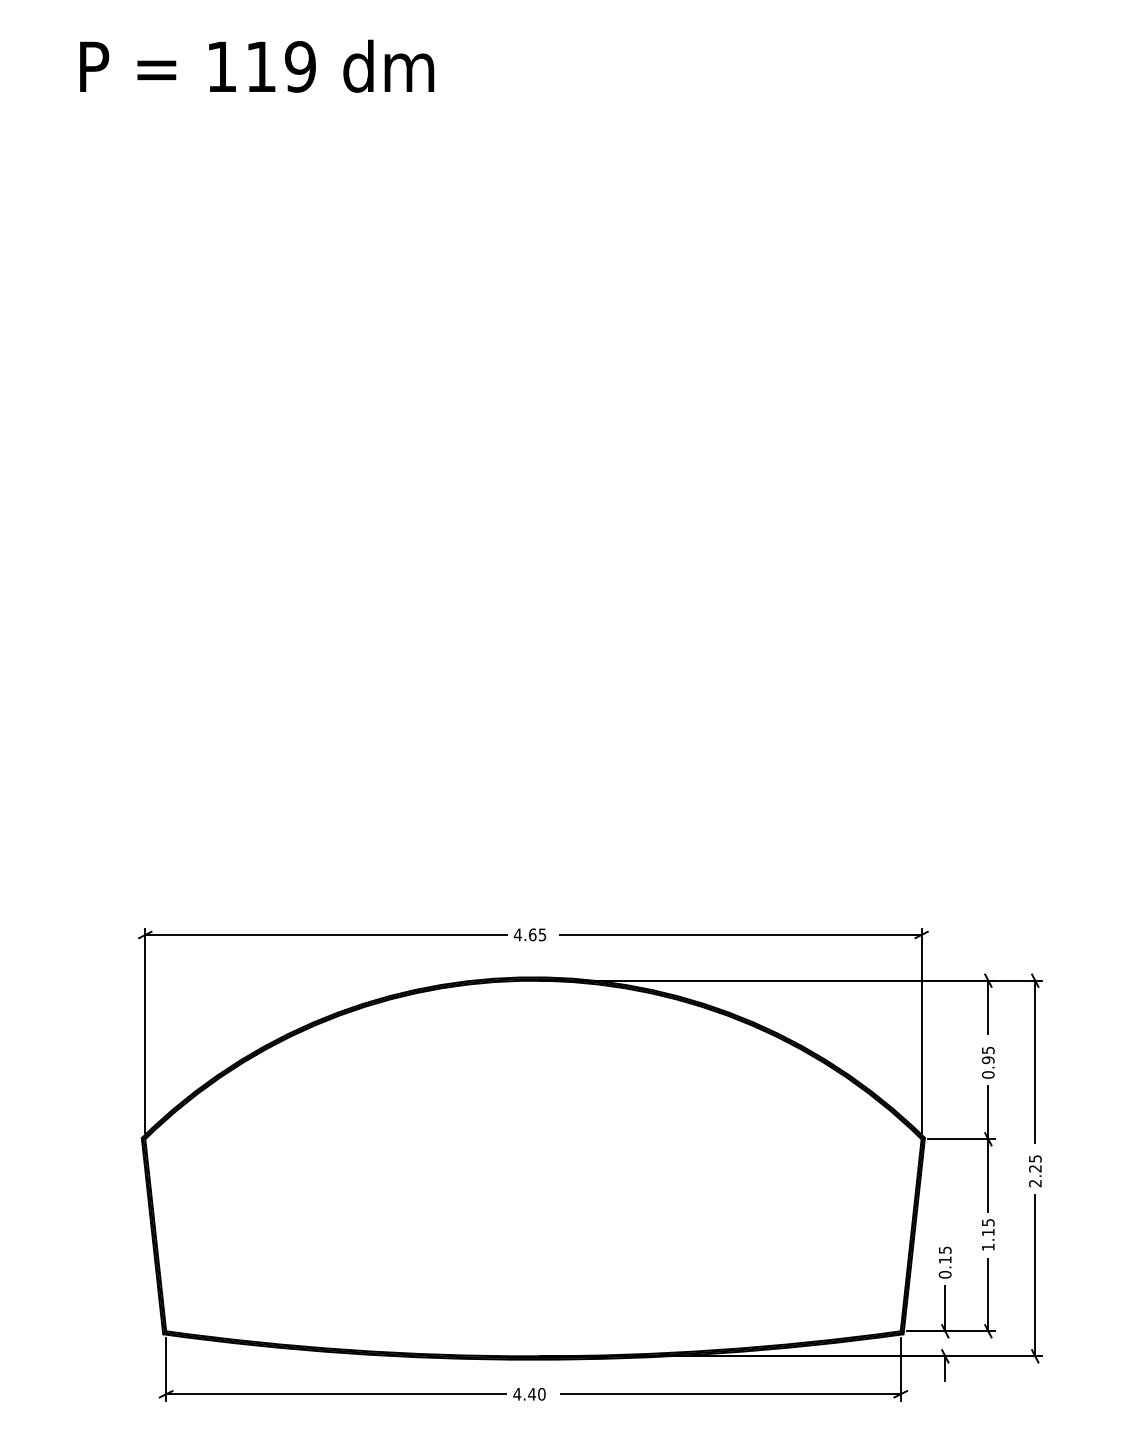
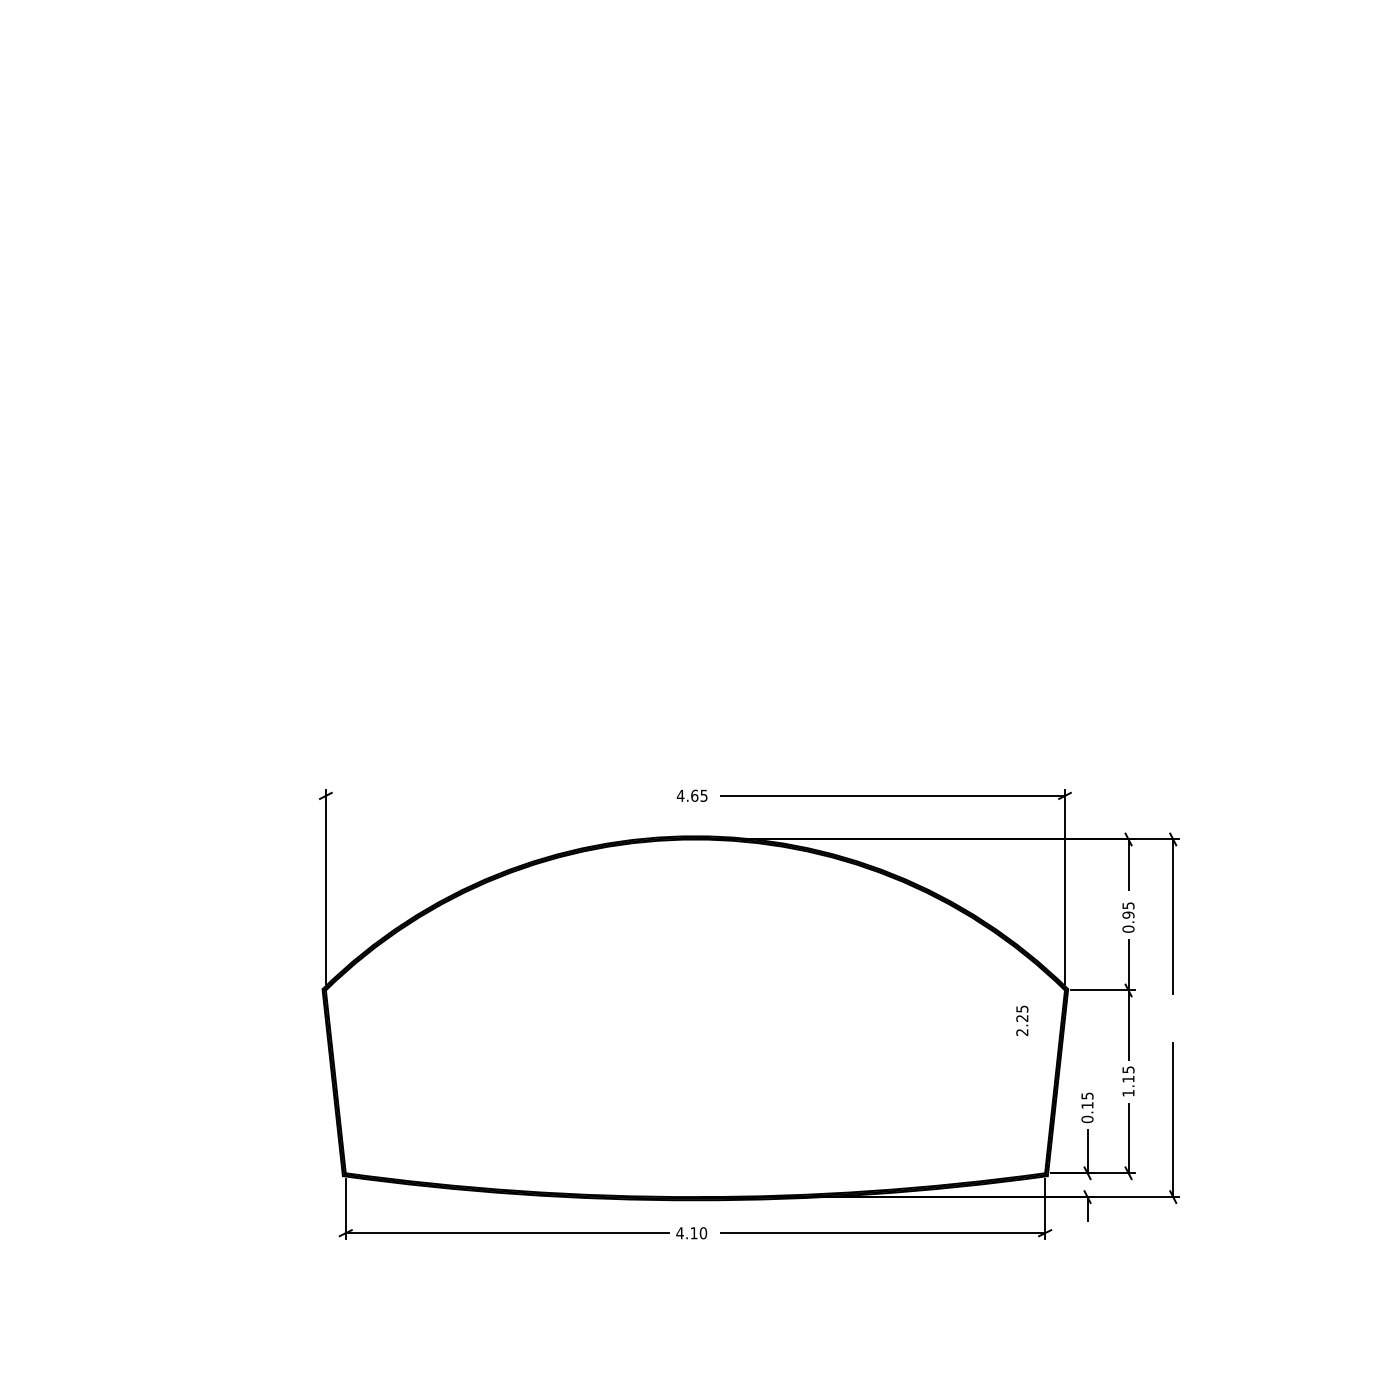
line: (325, 934) -> (497, 795), removed
text: (1035, 1170) -> (1022, 1020), moved
text: (531, 1394) -> (693, 1233), 4.40 -> 4.10

